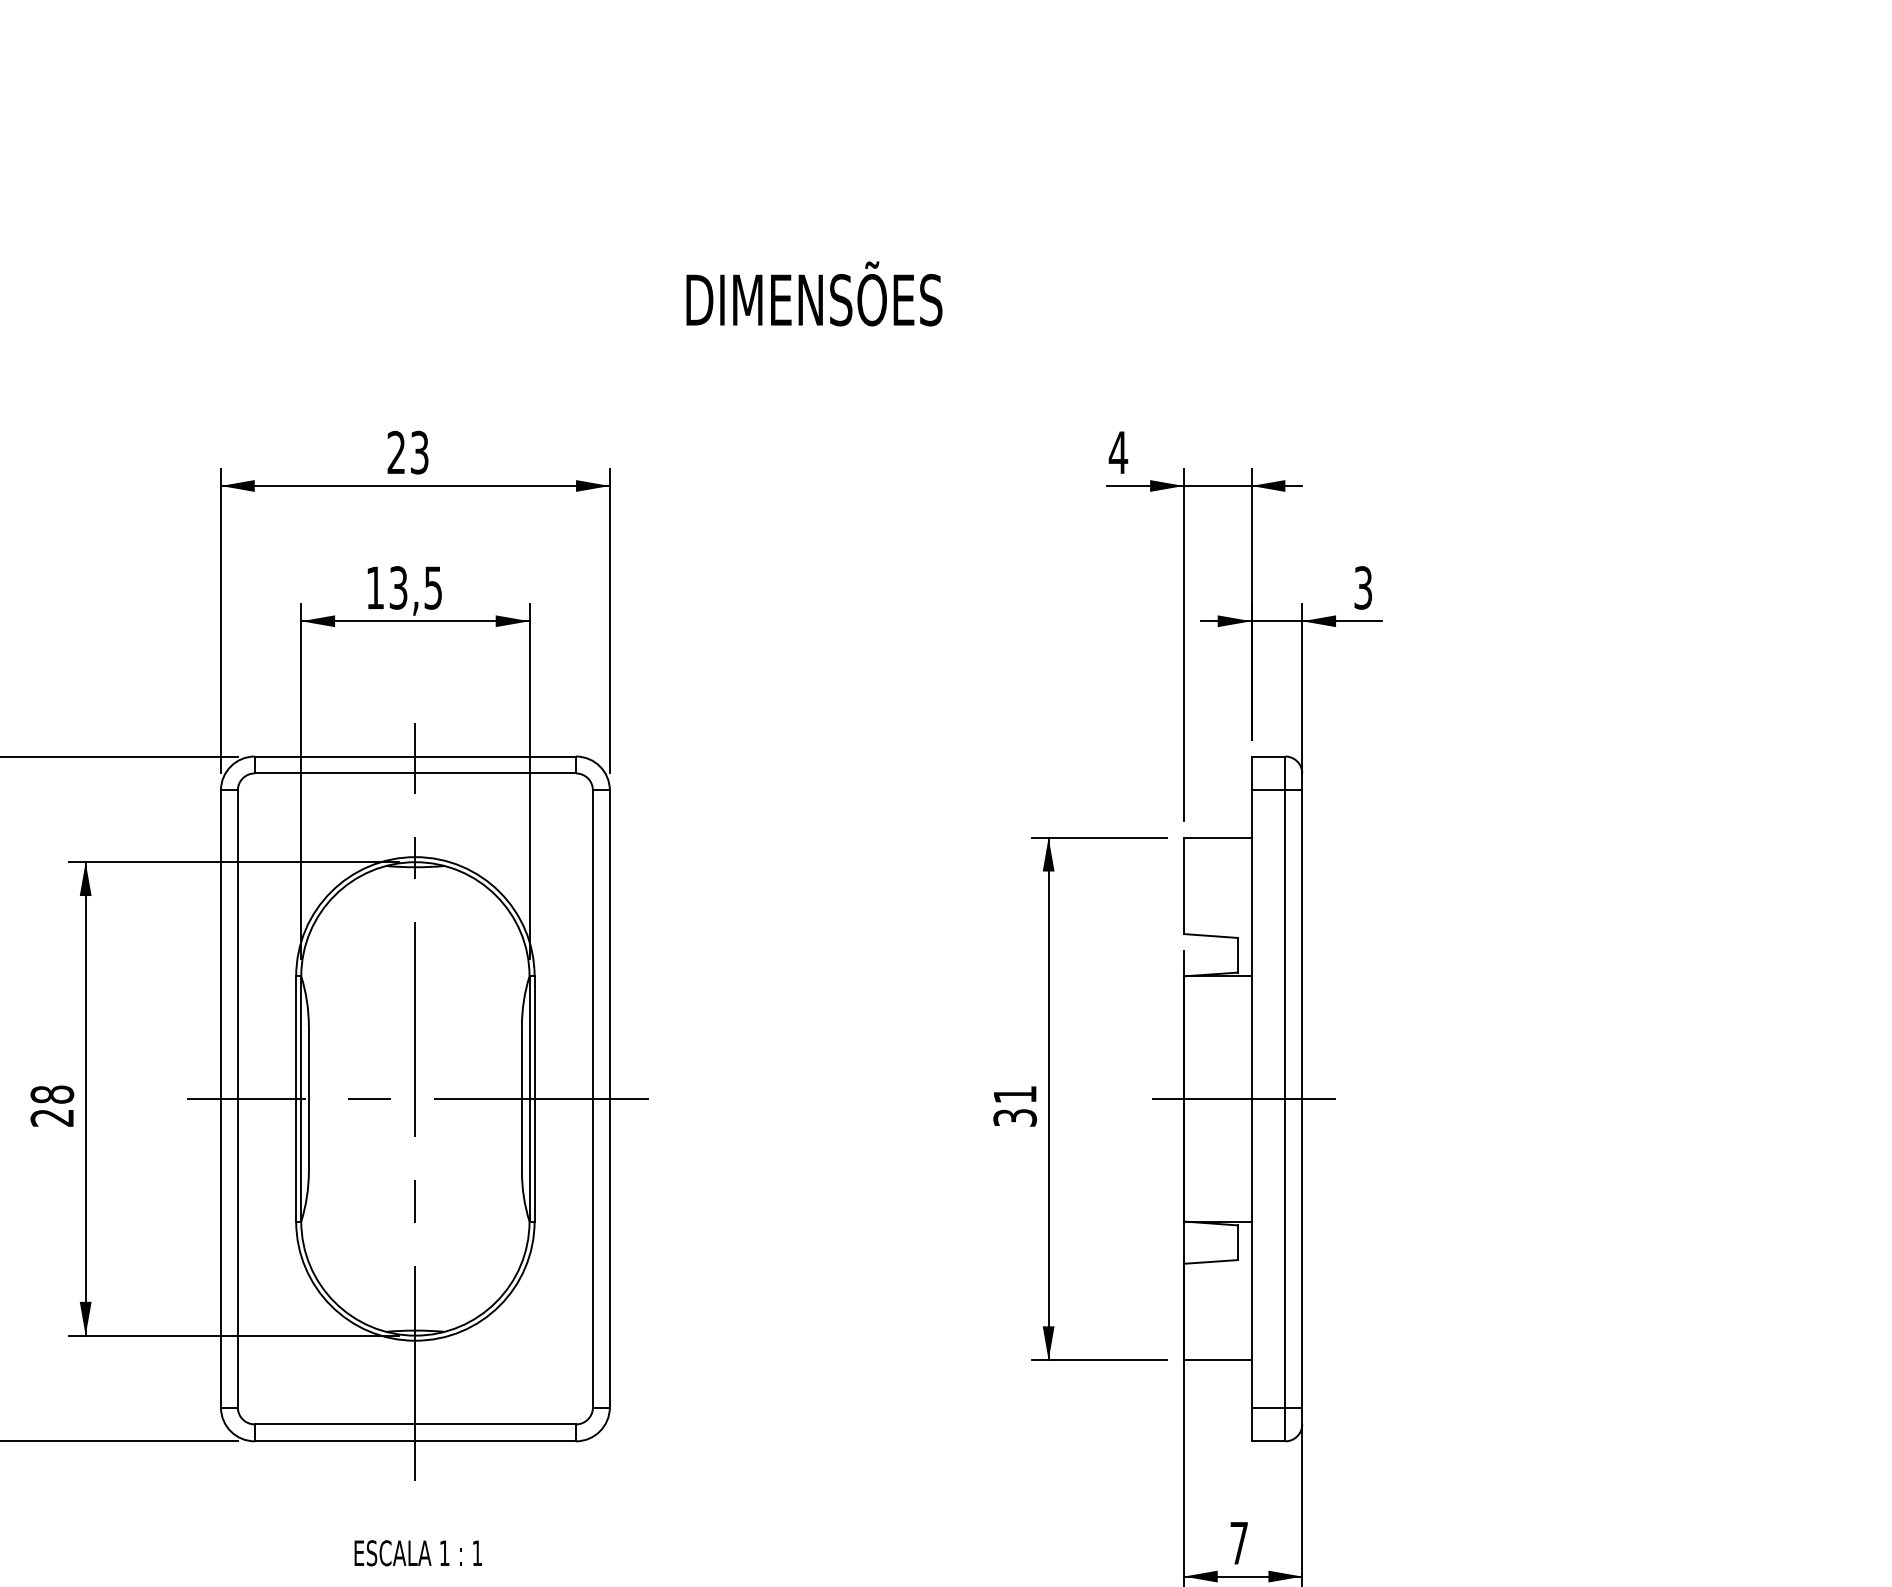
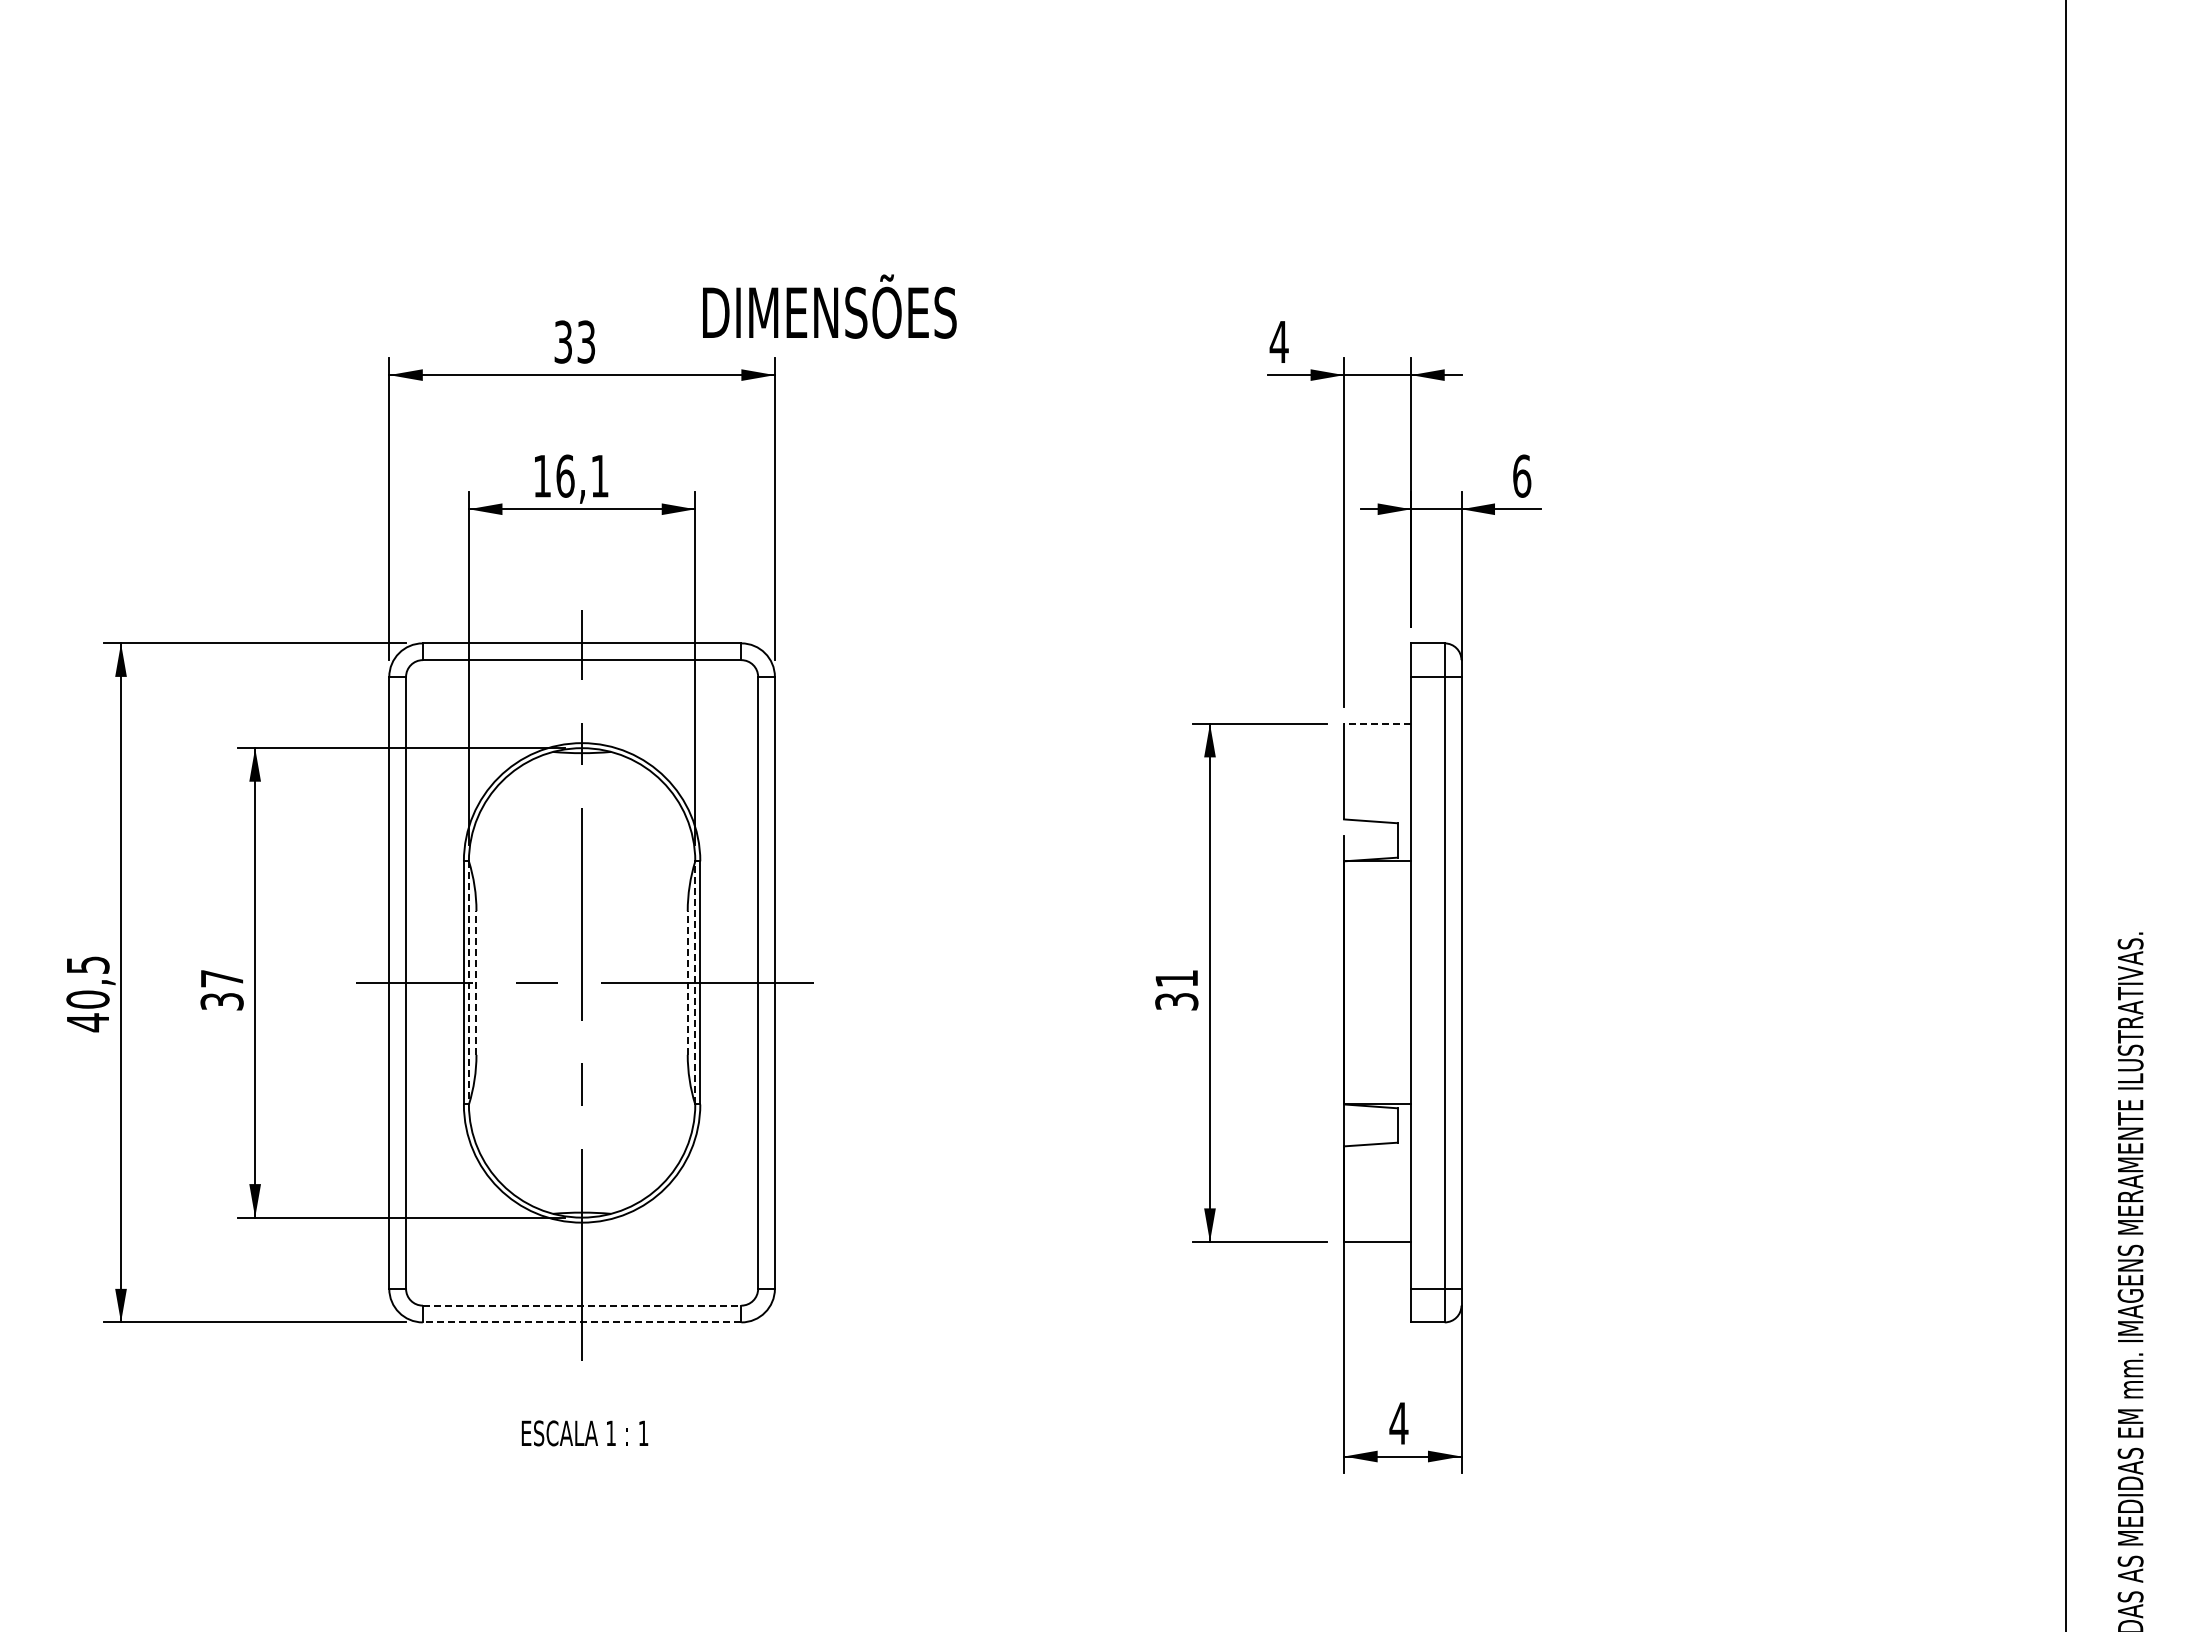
text: (814, 293) -> (829, 306), moved
text: (395, 452) -> (562, 341), 23 -> 33
text: (415, 587) -> (582, 475), 13,5 -> 16,1
text: (1363, 587) -> (1522, 475), 3 -> 6
line: (1217, 837) -> (1377, 723), solid -> dashed
line: (300, 1098) -> (468, 982), solid -> dashed
line: (308, 1098) -> (476, 982), solid -> dashed
line: (521, 1098) -> (687, 982), solid -> dashed
line: (529, 1098) -> (695, 982), solid -> dashed
line: (1243, 1098) -> (1403, 982), removed
text: (51, 1105) -> (221, 989), 28 -> 37
line: (415, 1424) -> (582, 1305), solid -> dashed
line: (414, 1441) -> (581, 1322), solid -> dashed
text: (1238, 1543) -> (1398, 1423), 7 -> 4

